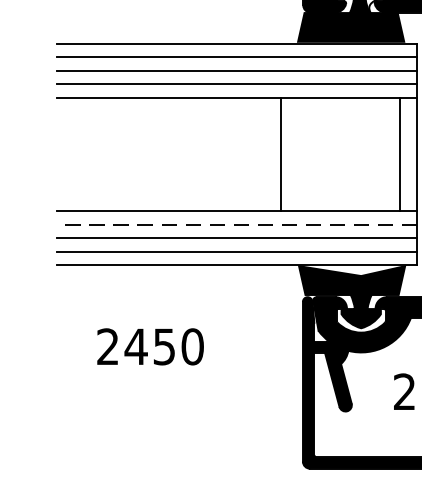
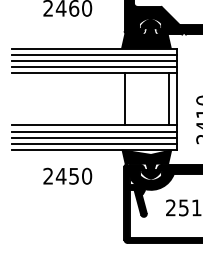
line: (281, 154) -> (124, 99), moved
line: (235, 224) -> (93, 131), dashed -> solid
text: (149, 345) -> (67, 175), moved

